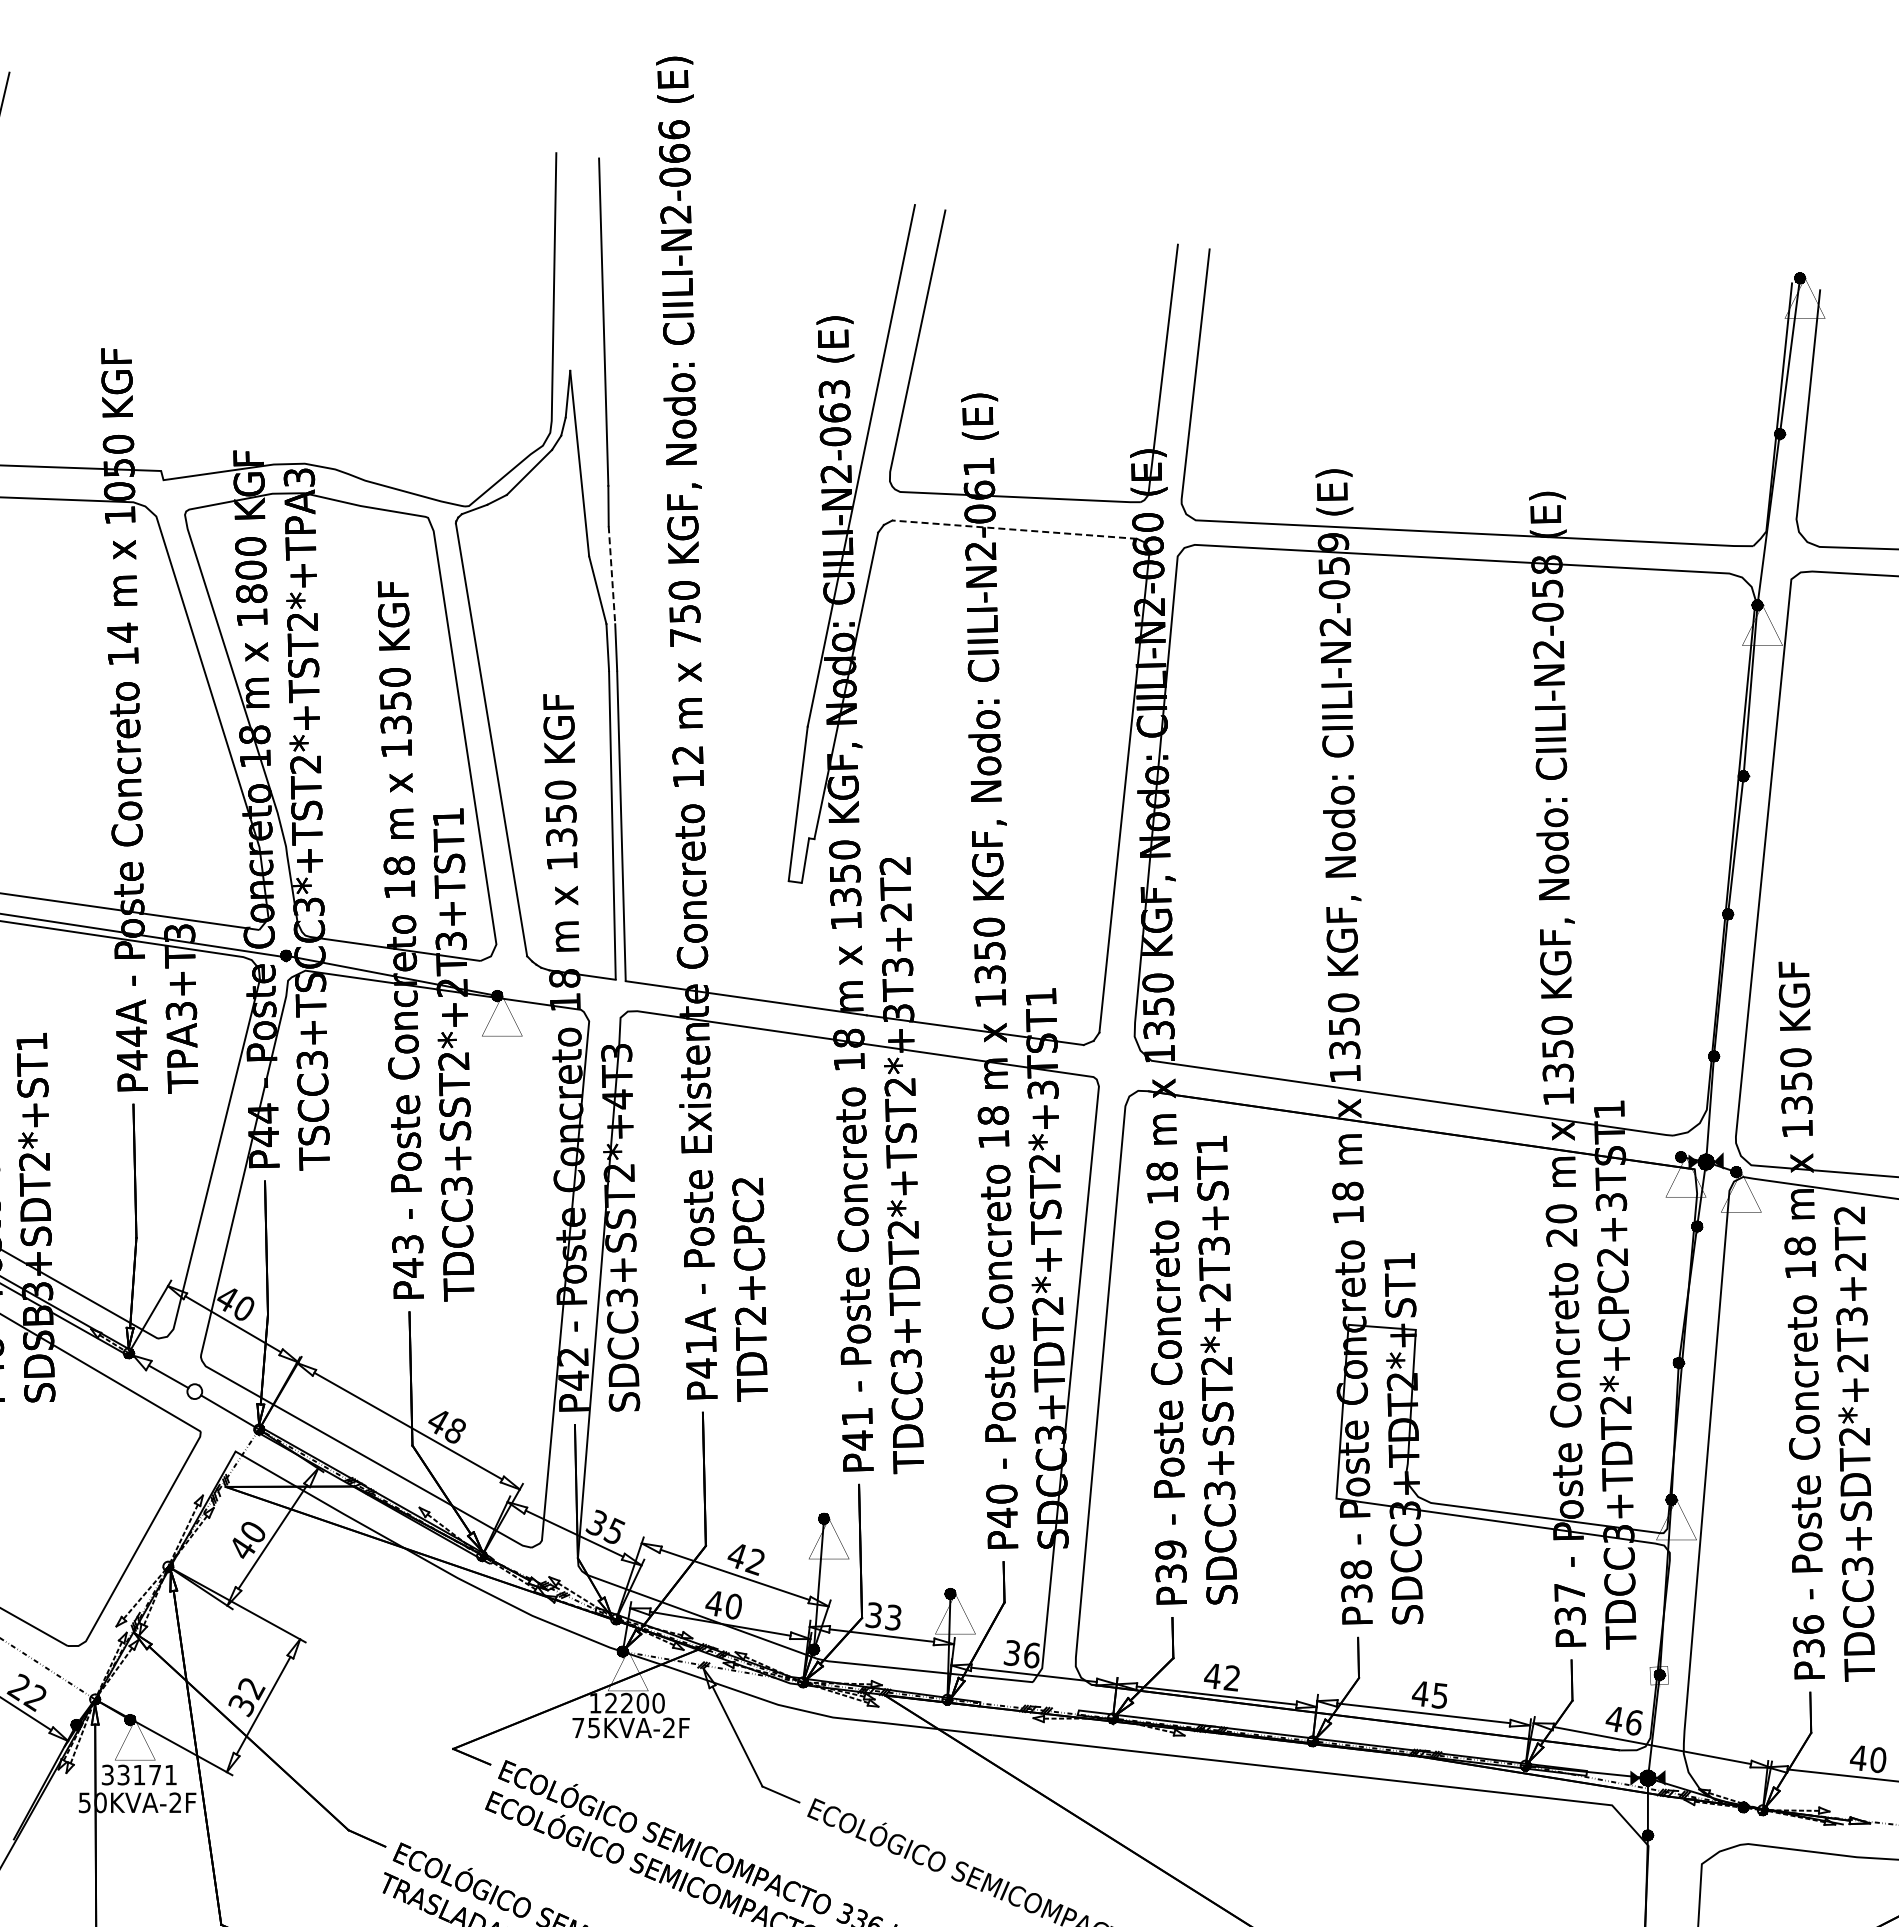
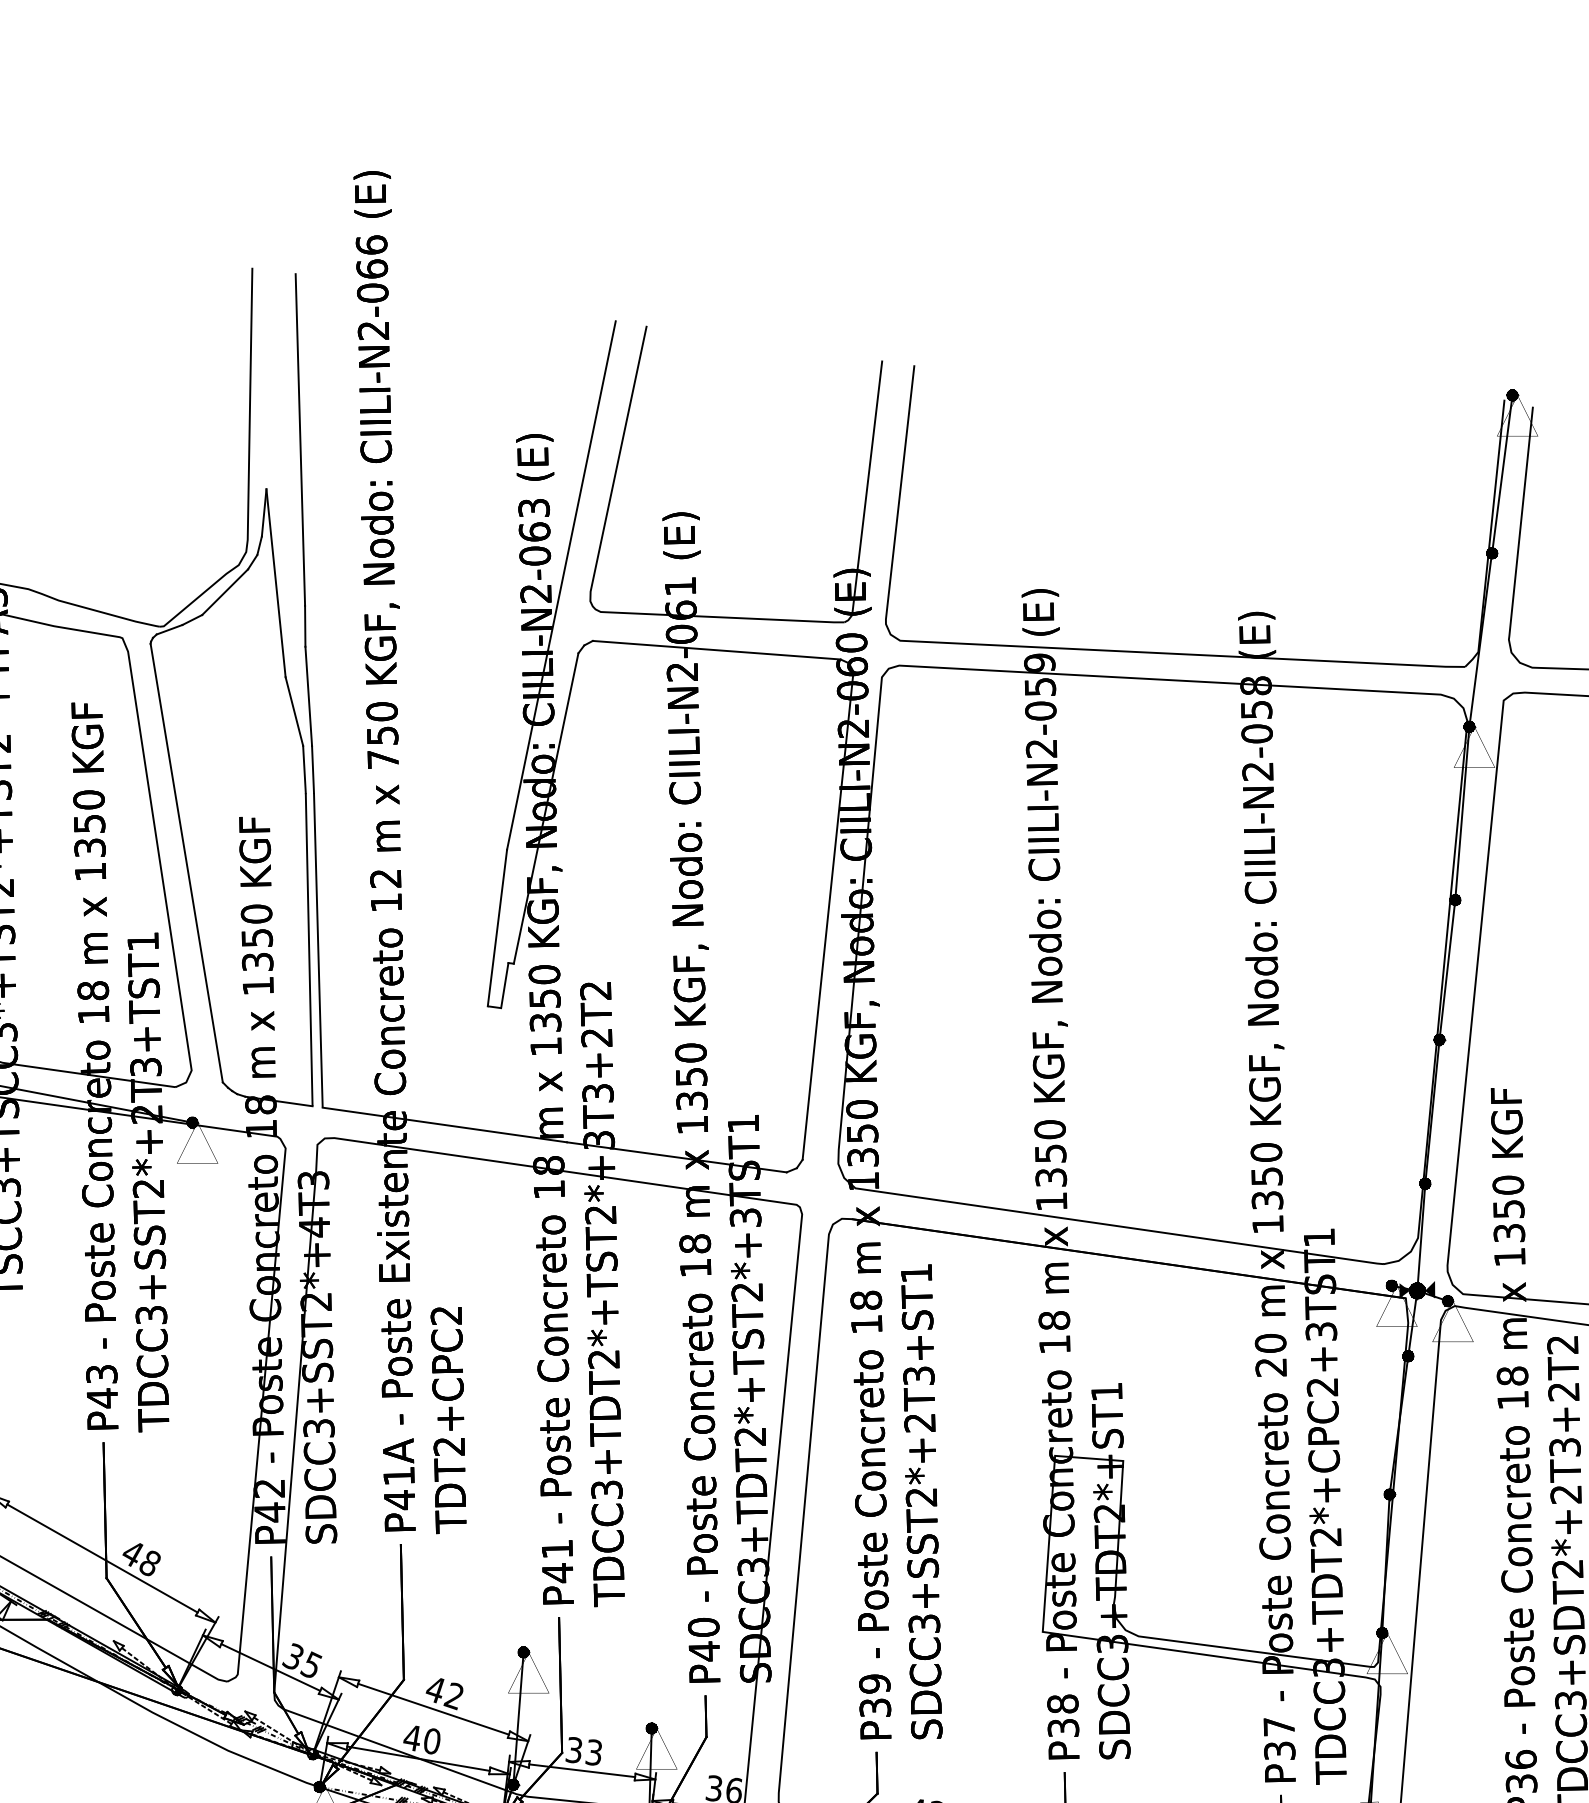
line: (1014, 529) -> (716, 650), dashed -> solid
line: (612, 575) -> (309, 696), dashed -> solid

